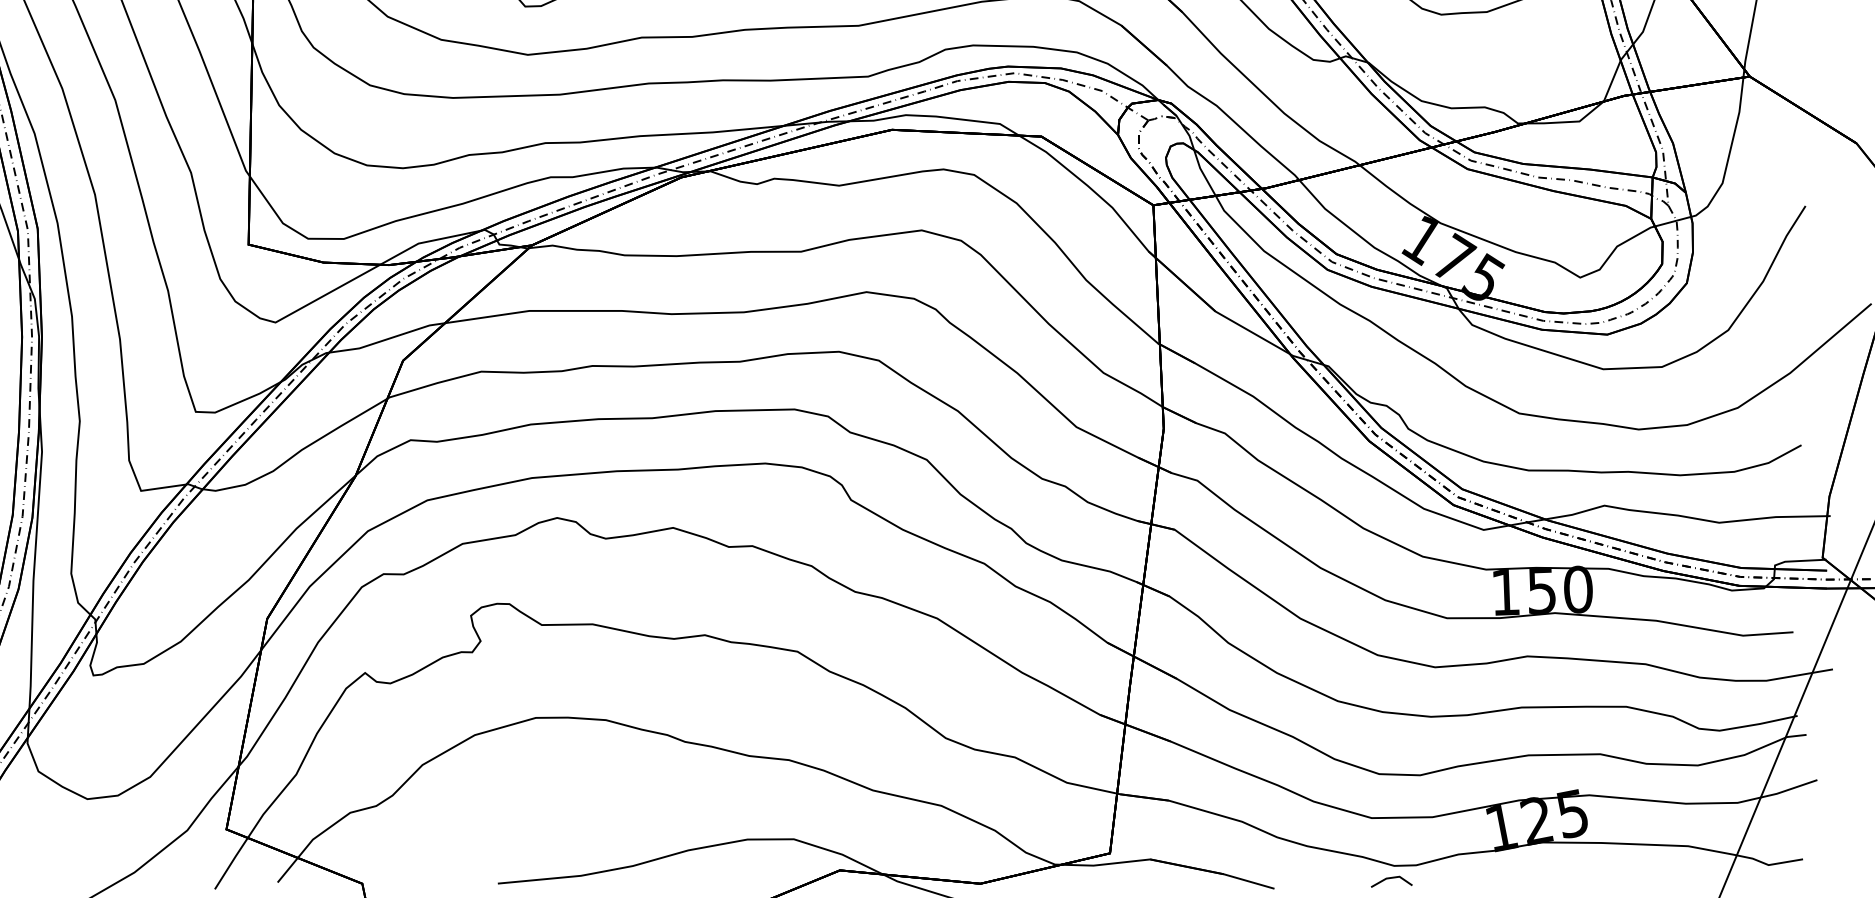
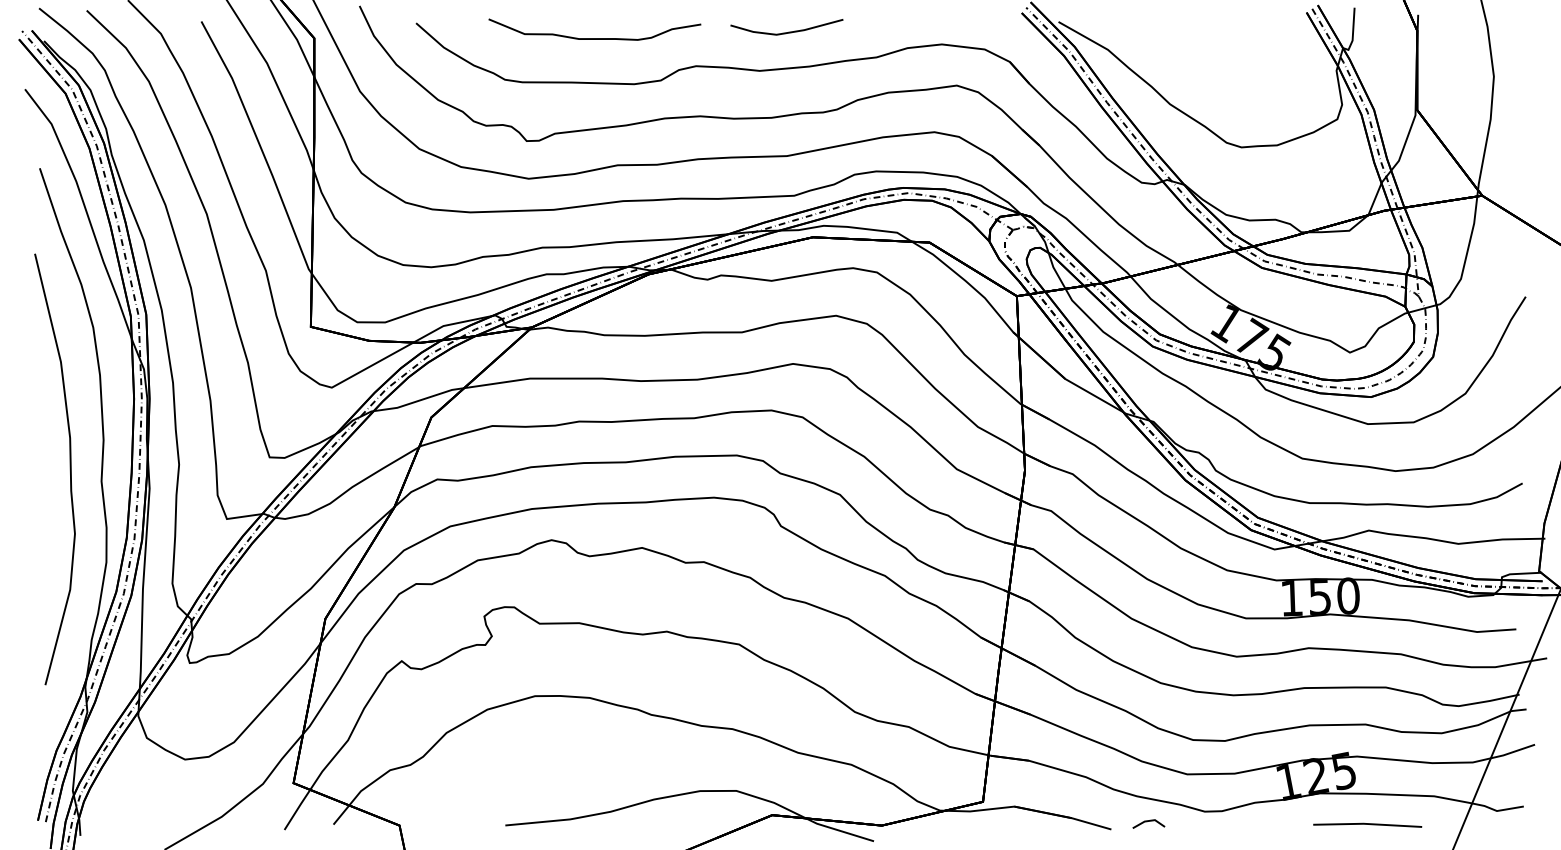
line: (1389, 879) -> (1147, 822), moved
line: (1602, 882) -> (1367, 824), added

